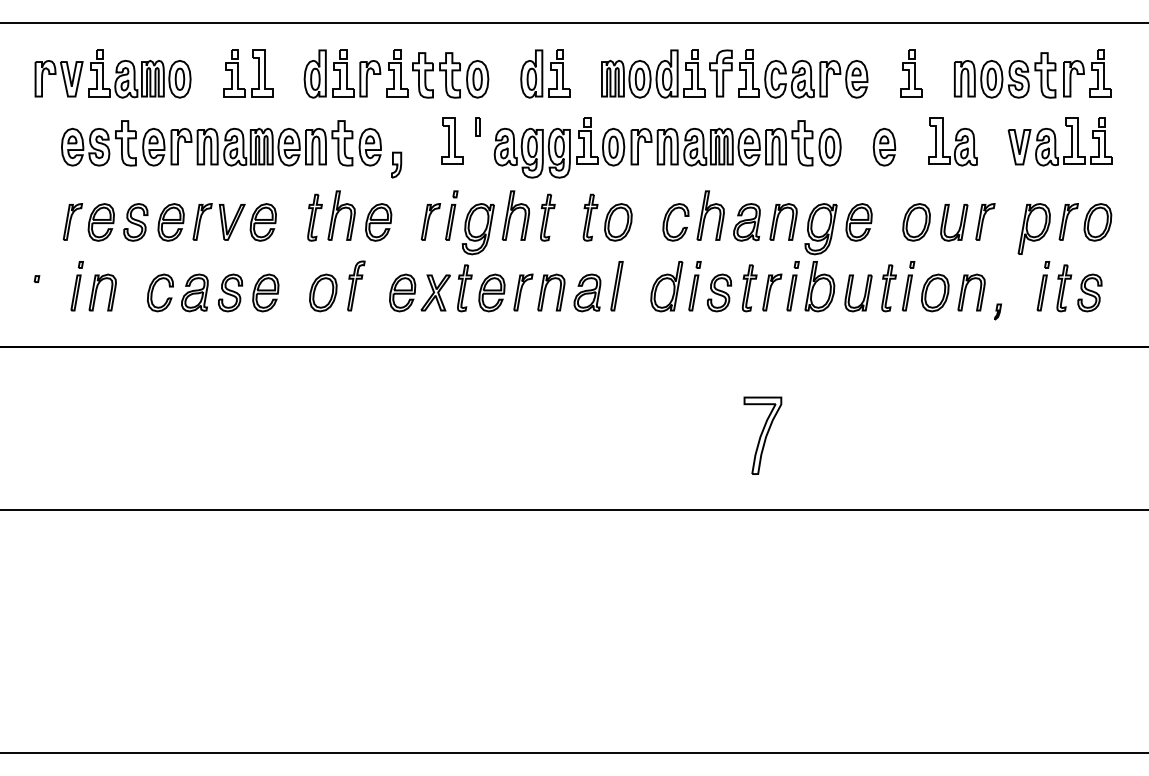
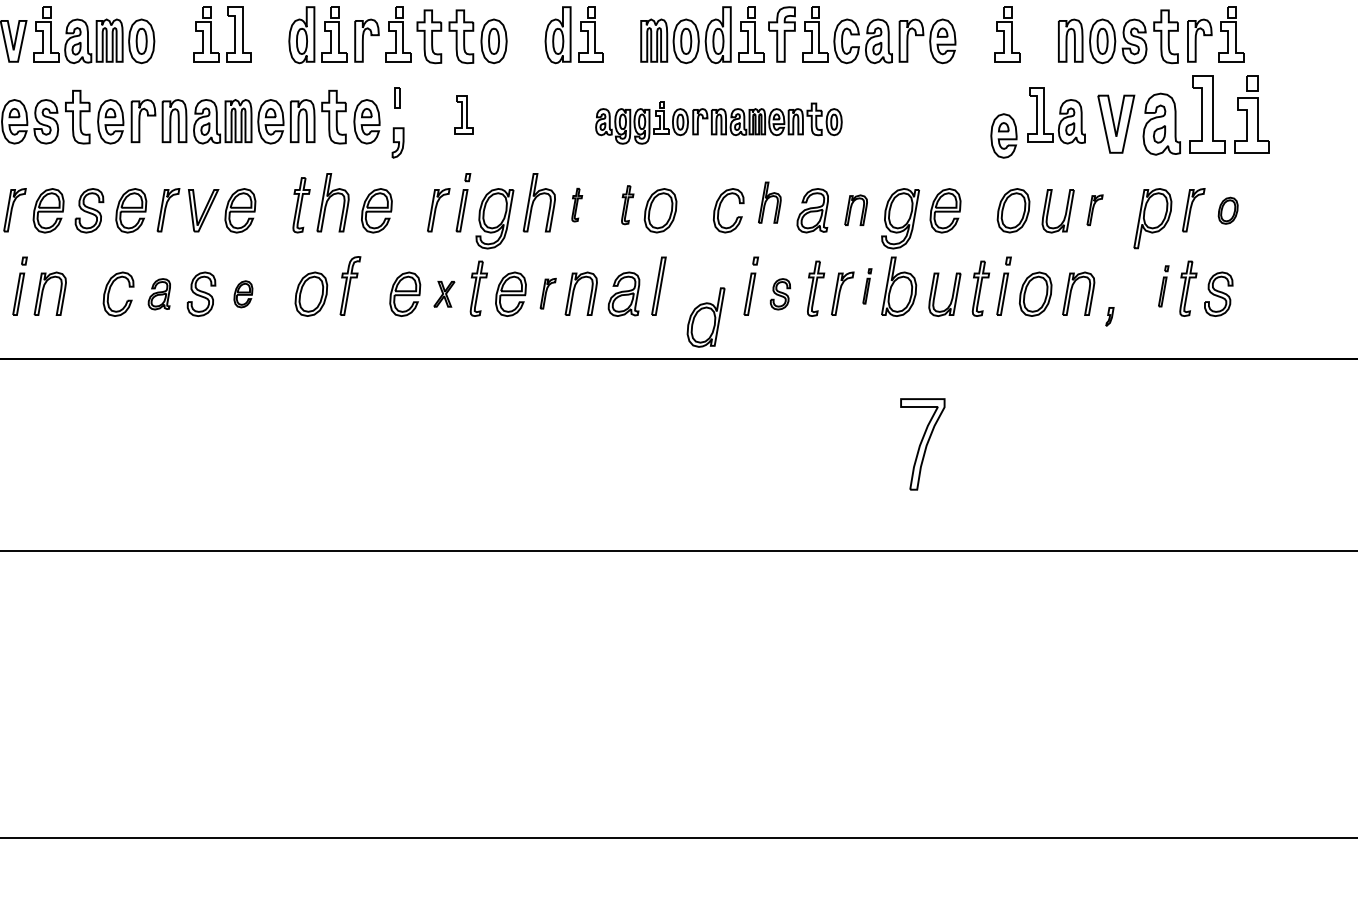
part: (477, 126) -> (396, 97), moved
part: (452, 140) -> (464, 113), size x0.7
part: (1059, 141) -> (1182, 114), size x1.4
part: (884, 146) -> (1004, 135), moved
part: (667, 147) -> (718, 122), size x0.6
part: (710, 215) -> (769, 202), size x0.7
part: (547, 217) -> (576, 204), size x0.6
part: (590, 217) -> (627, 204), size x0.7
part: (783, 221) -> (856, 209), size x0.7
part: (985, 221) -> (1095, 209), size x0.7
part: (1097, 222) -> (1227, 210), size x0.6
part: (666, 286) -> (705, 317), moved
part: (792, 286) -> (866, 286), size x0.6
part: (1043, 286) -> (1163, 286), size x0.7
part: (194, 292) -> (158, 293), size x0.7
part: (265, 292) -> (242, 293), size x0.6
part: (435, 292) -> (444, 293), size x0.6
part: (523, 292) -> (548, 293), size x0.7
part: (719, 292) -> (780, 293), size x0.7
part: (762, 435) -> (922, 444), moved

